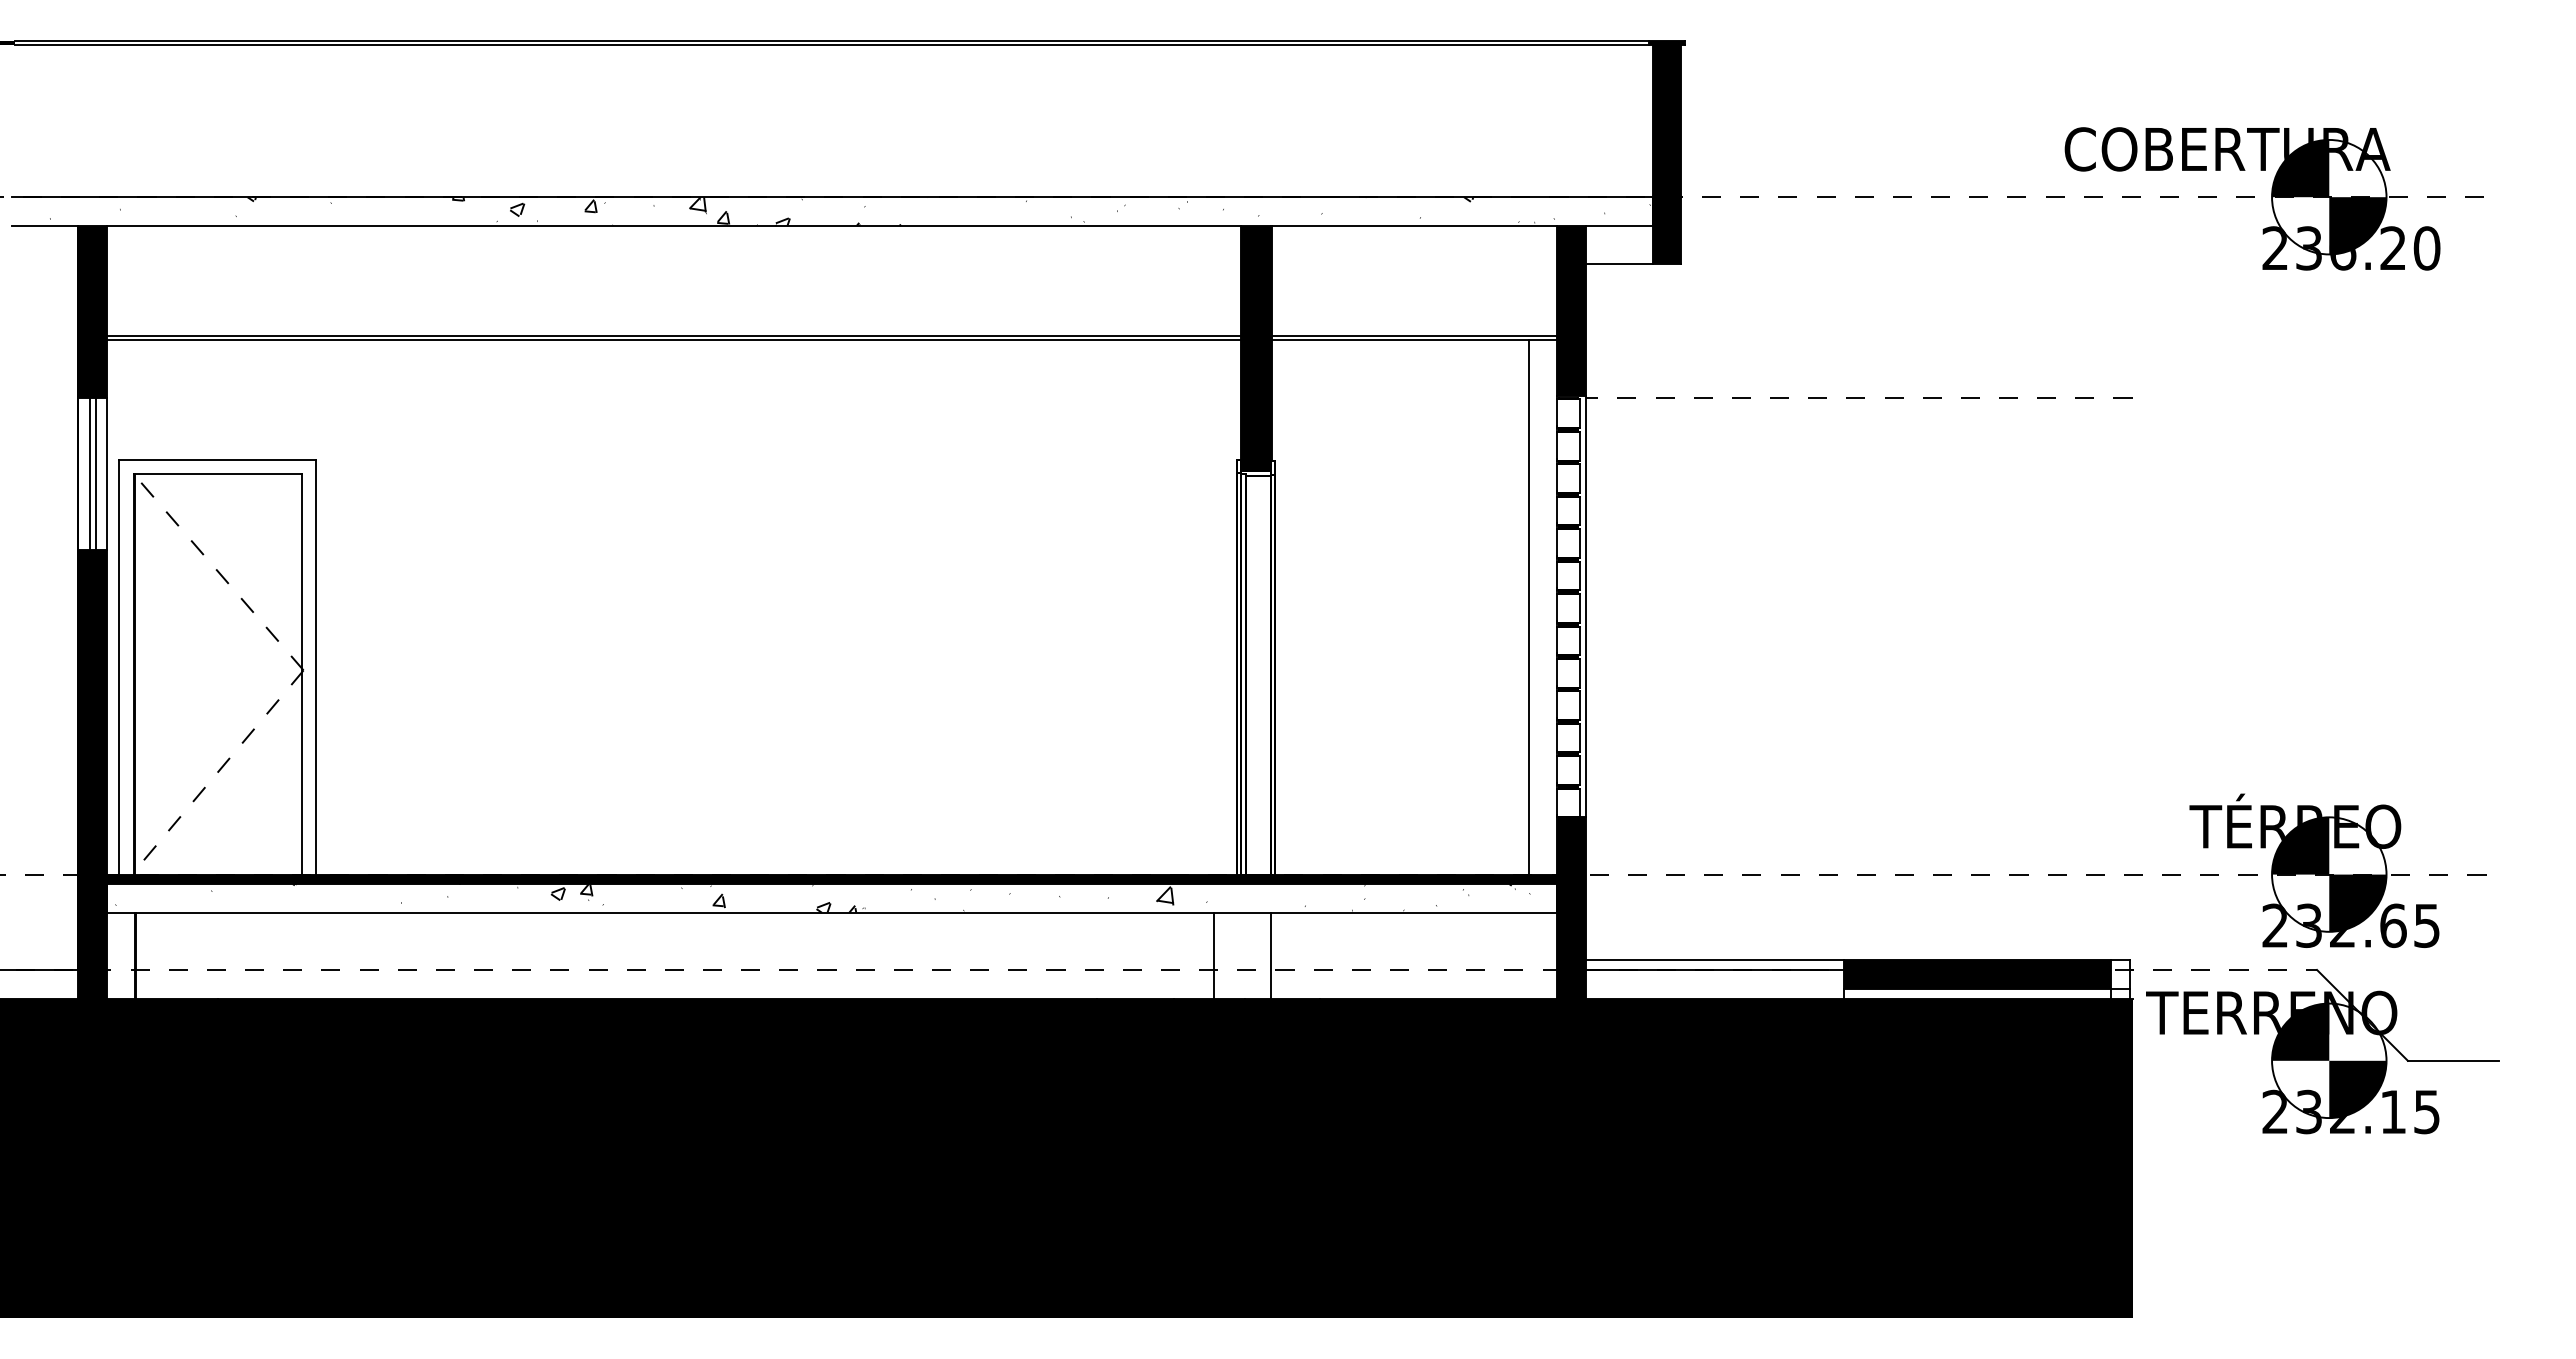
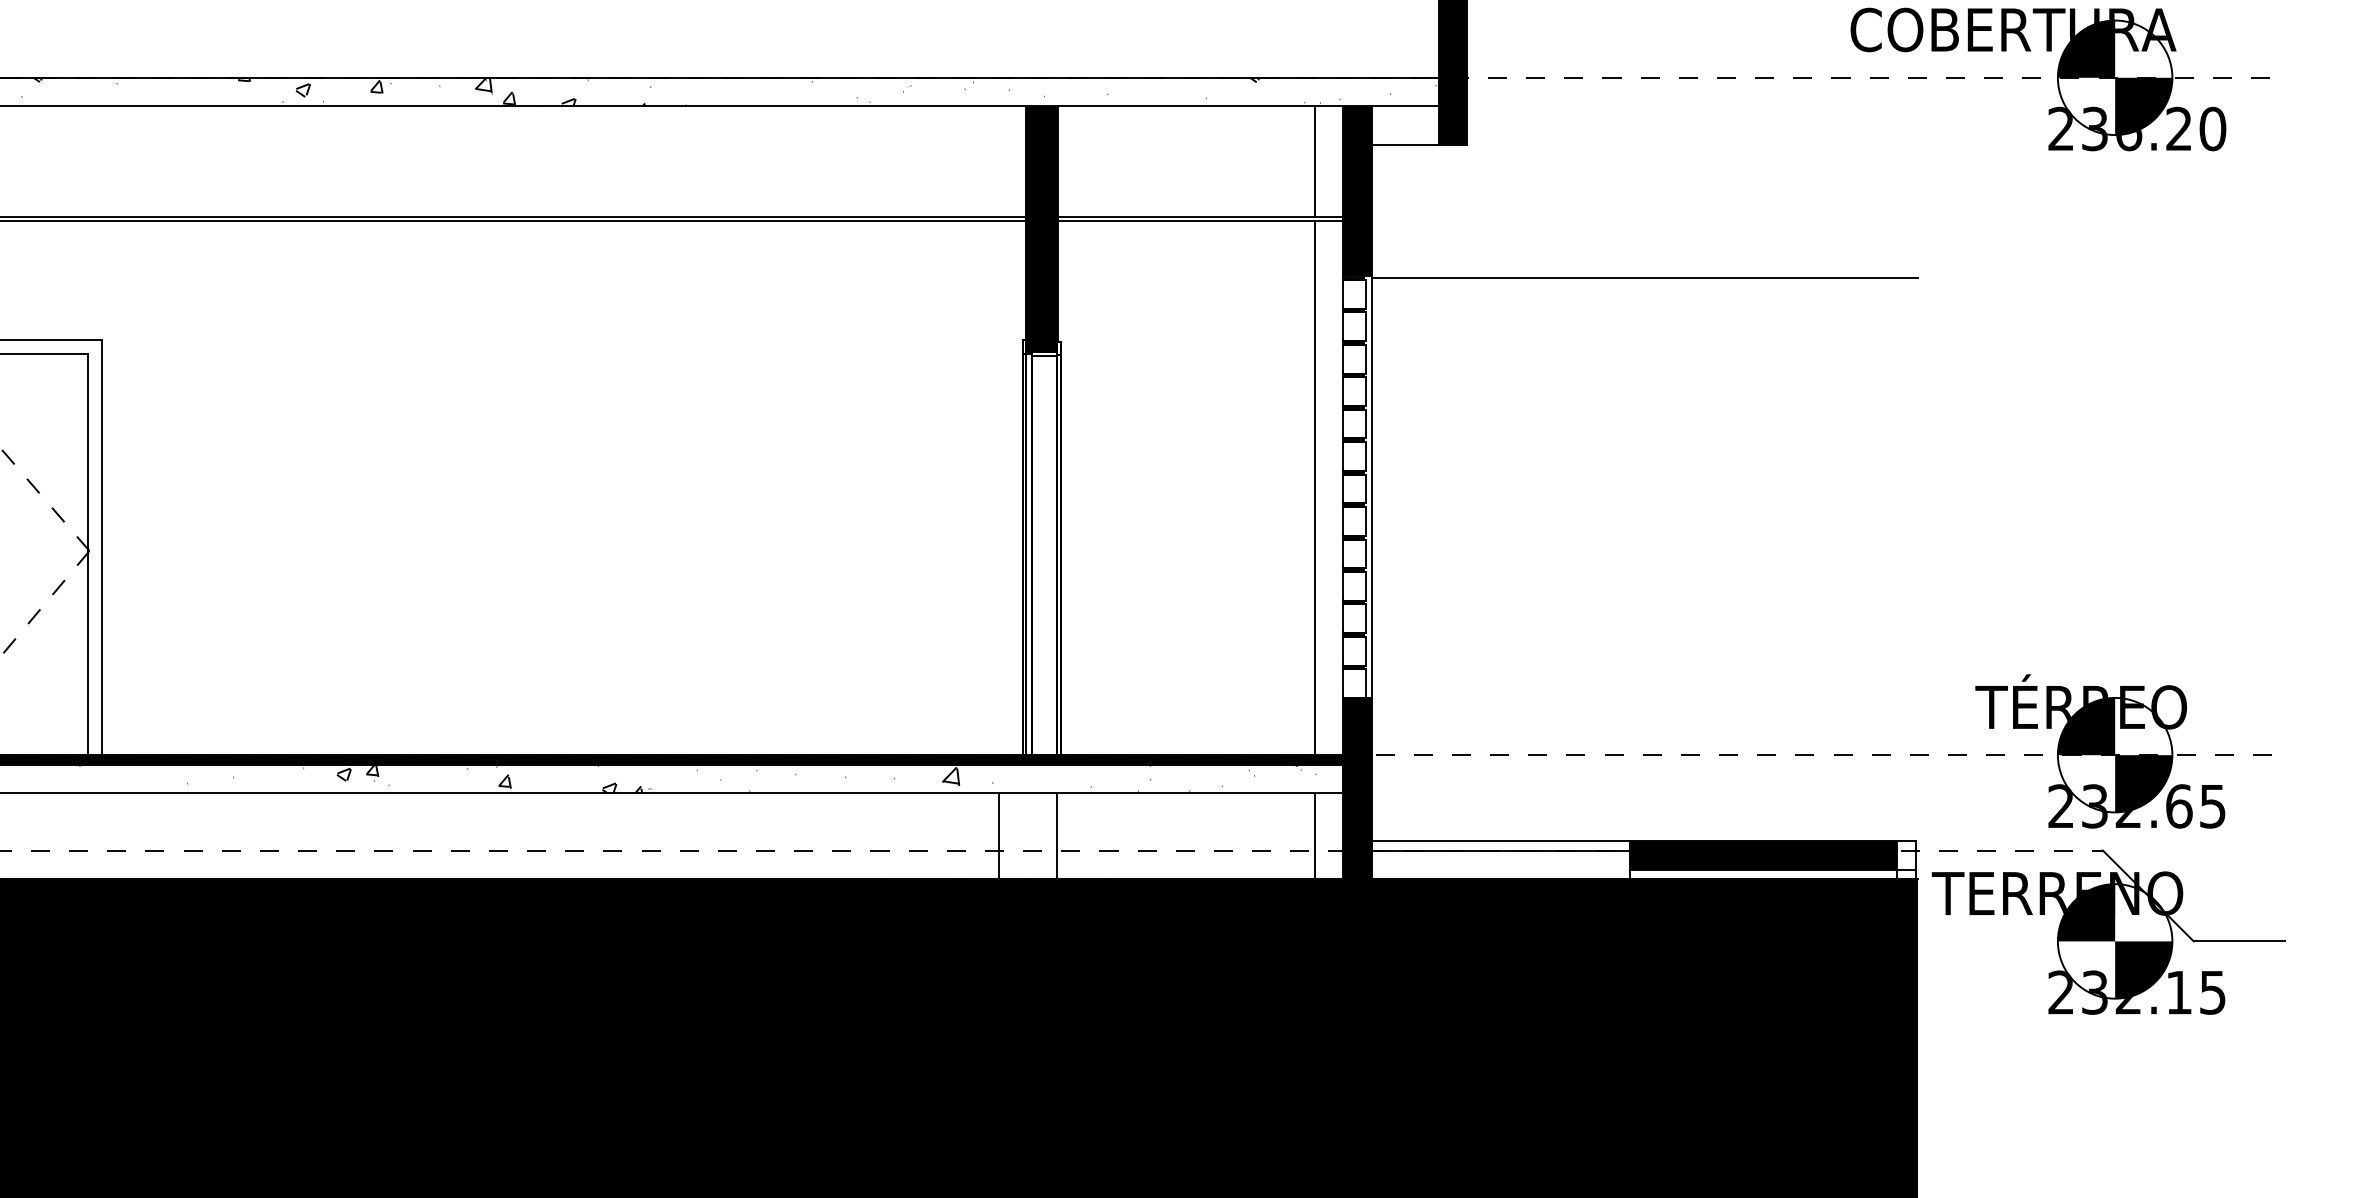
line: (1528, 280) -> (1314, 161), added
line: (1858, 397) -> (1644, 278), dashed -> solid
line: (1528, 955) -> (1314, 836), added

